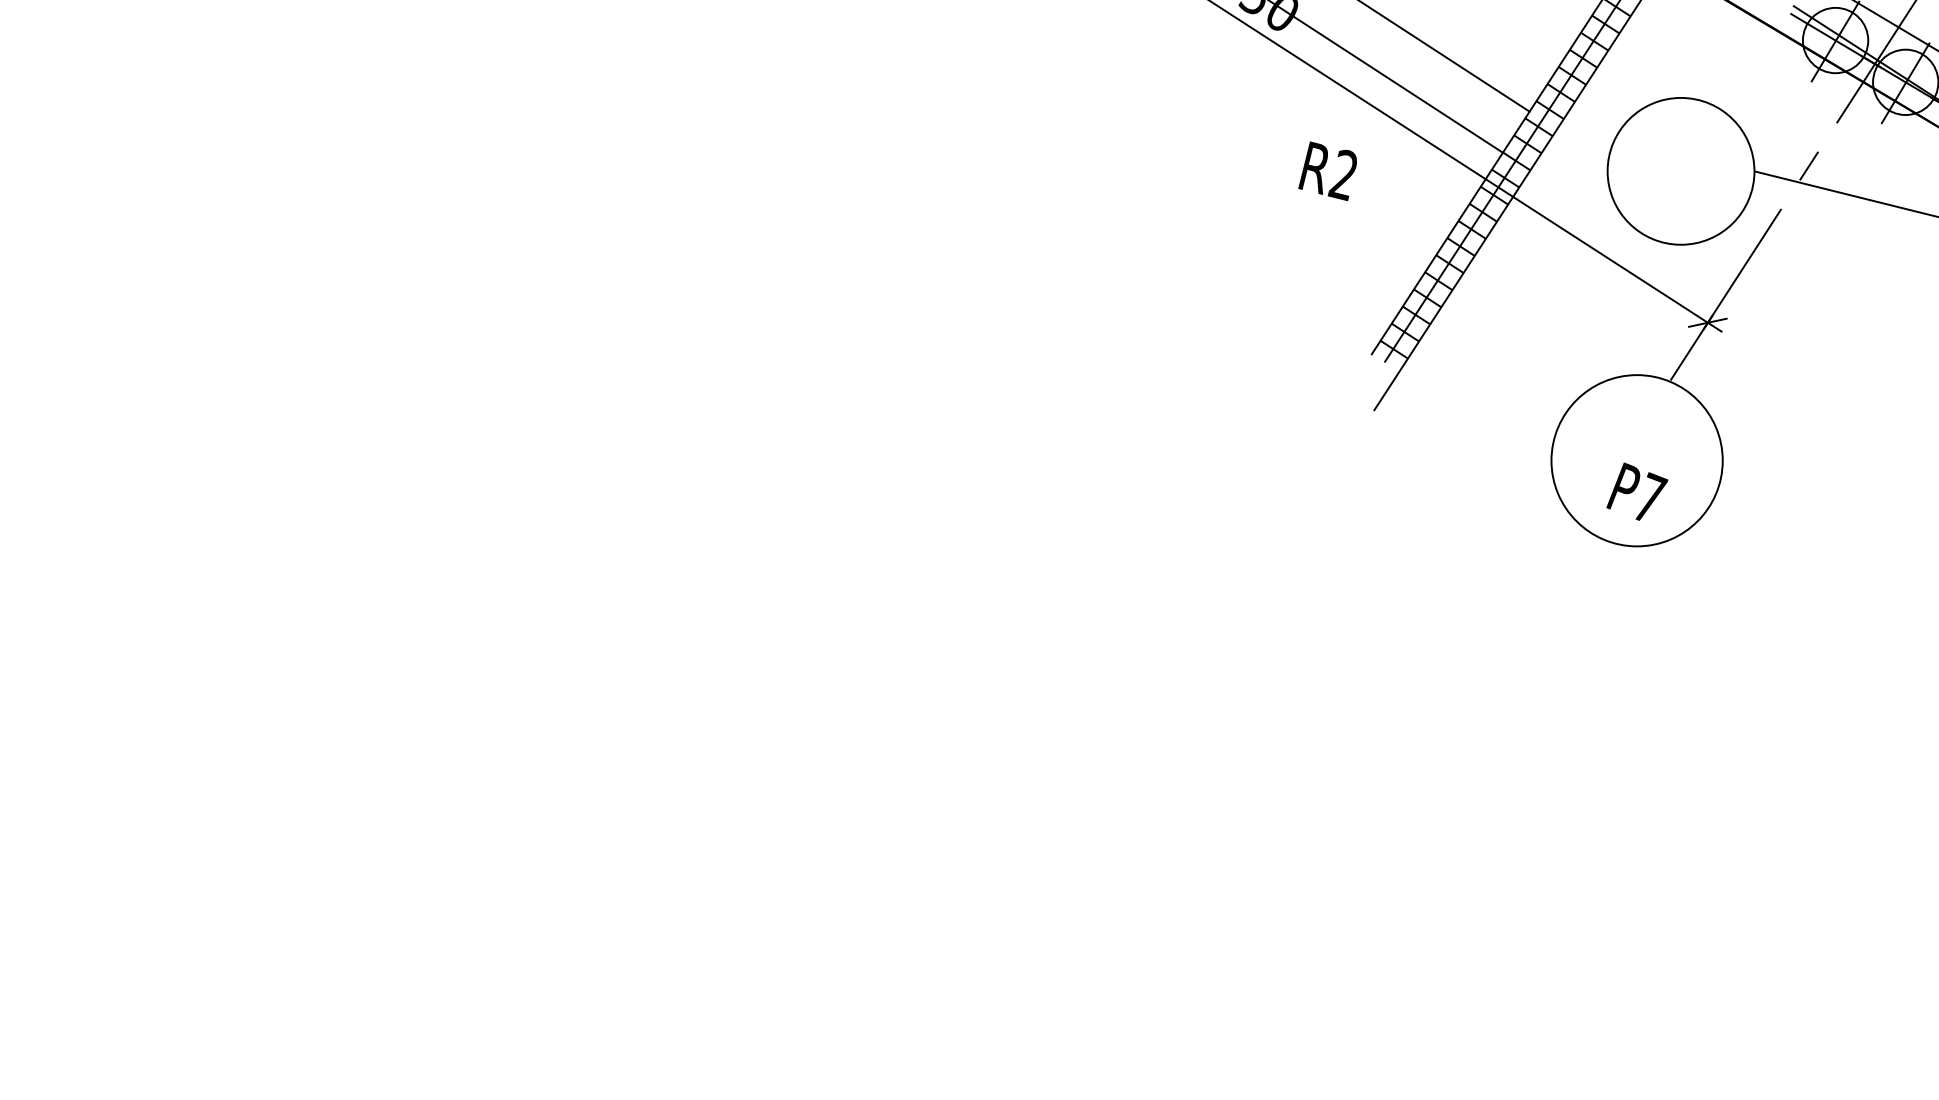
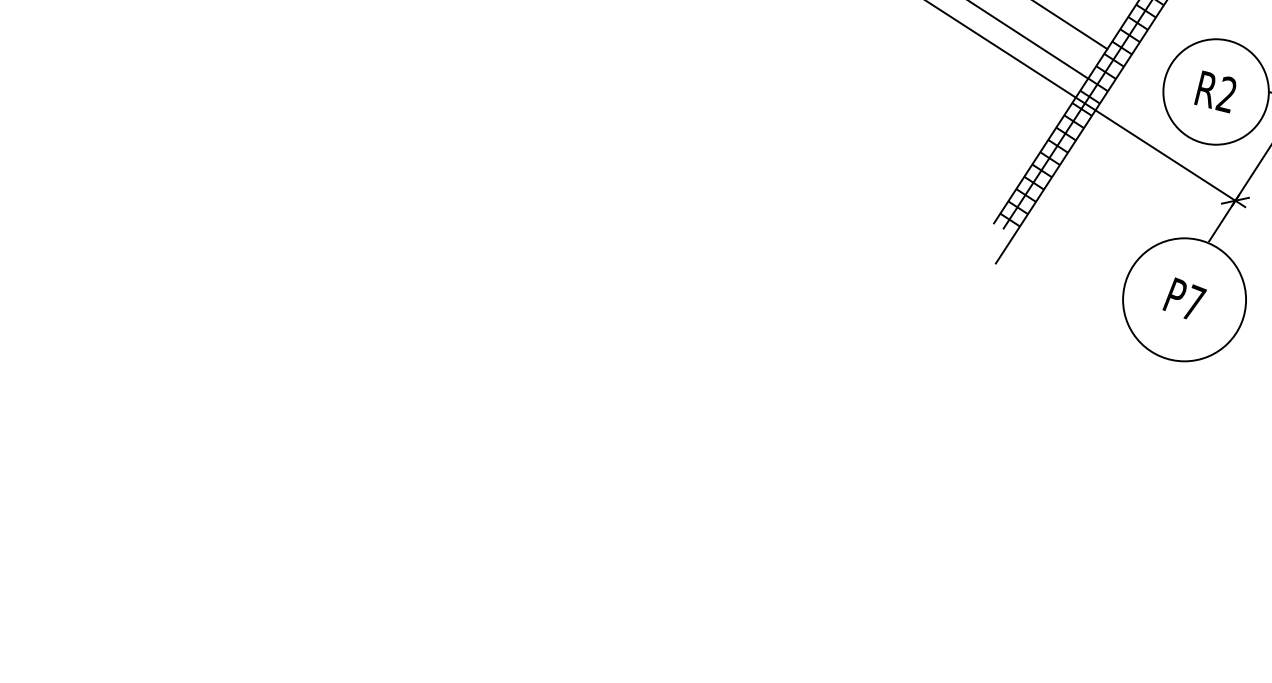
text: (1327, 171) -> (1215, 92), moved
text: (1637, 491) -> (1184, 298), moved

